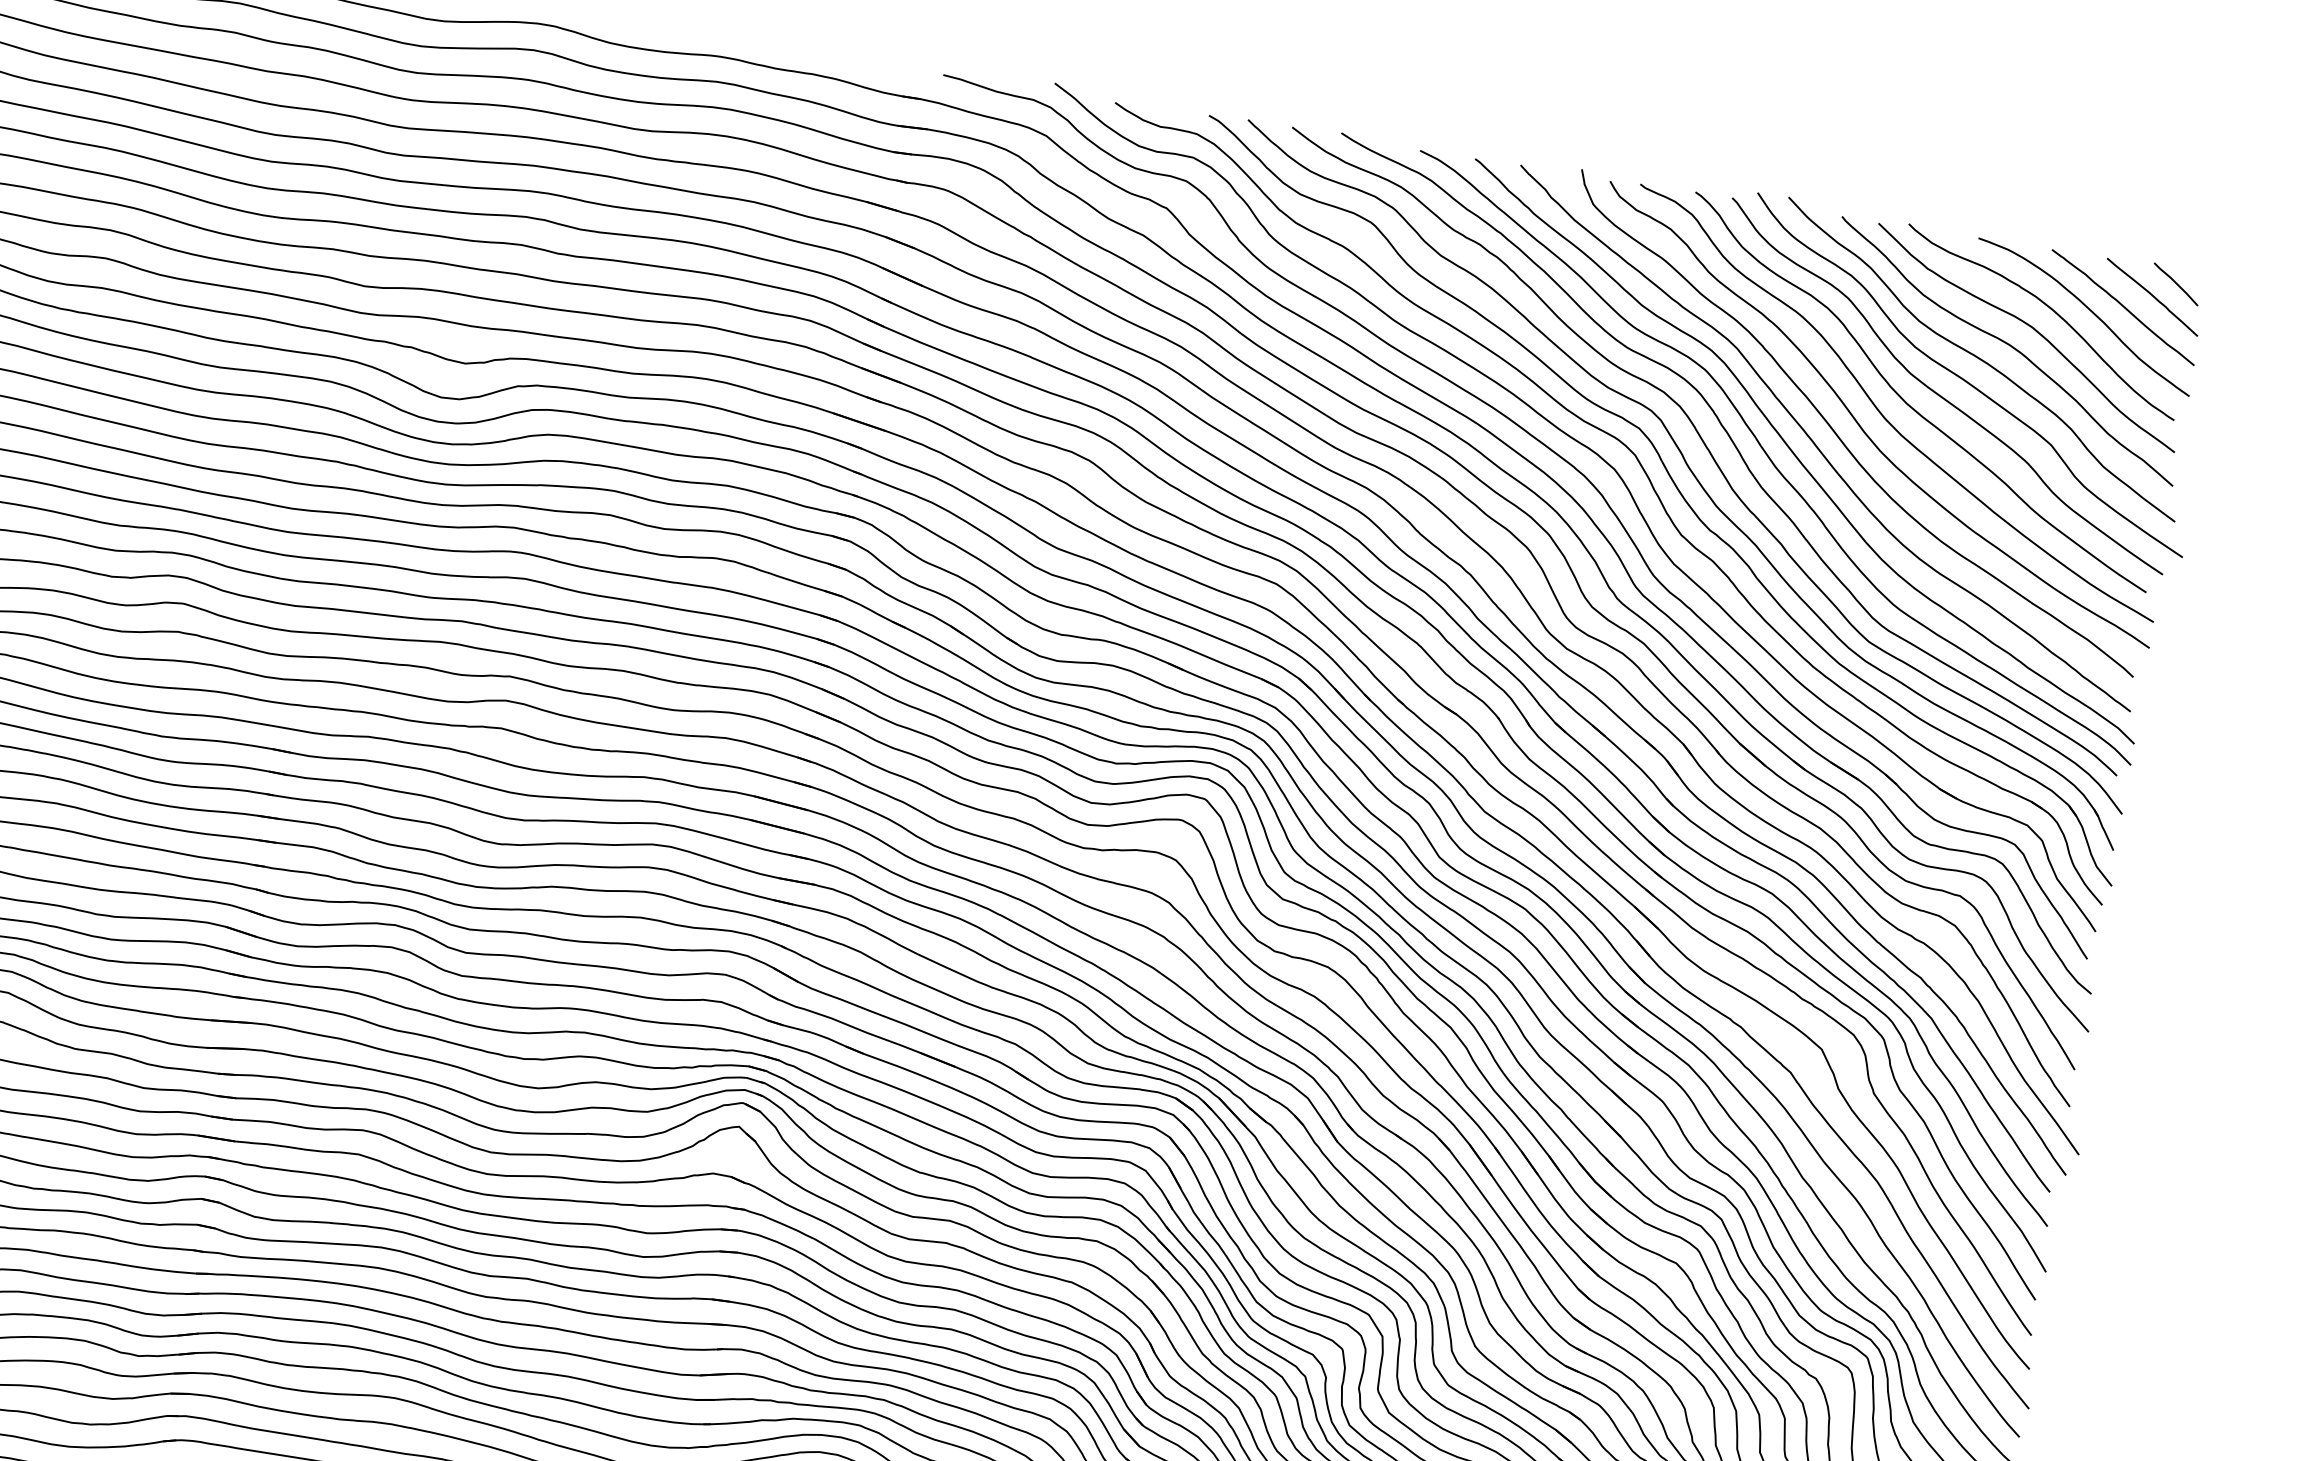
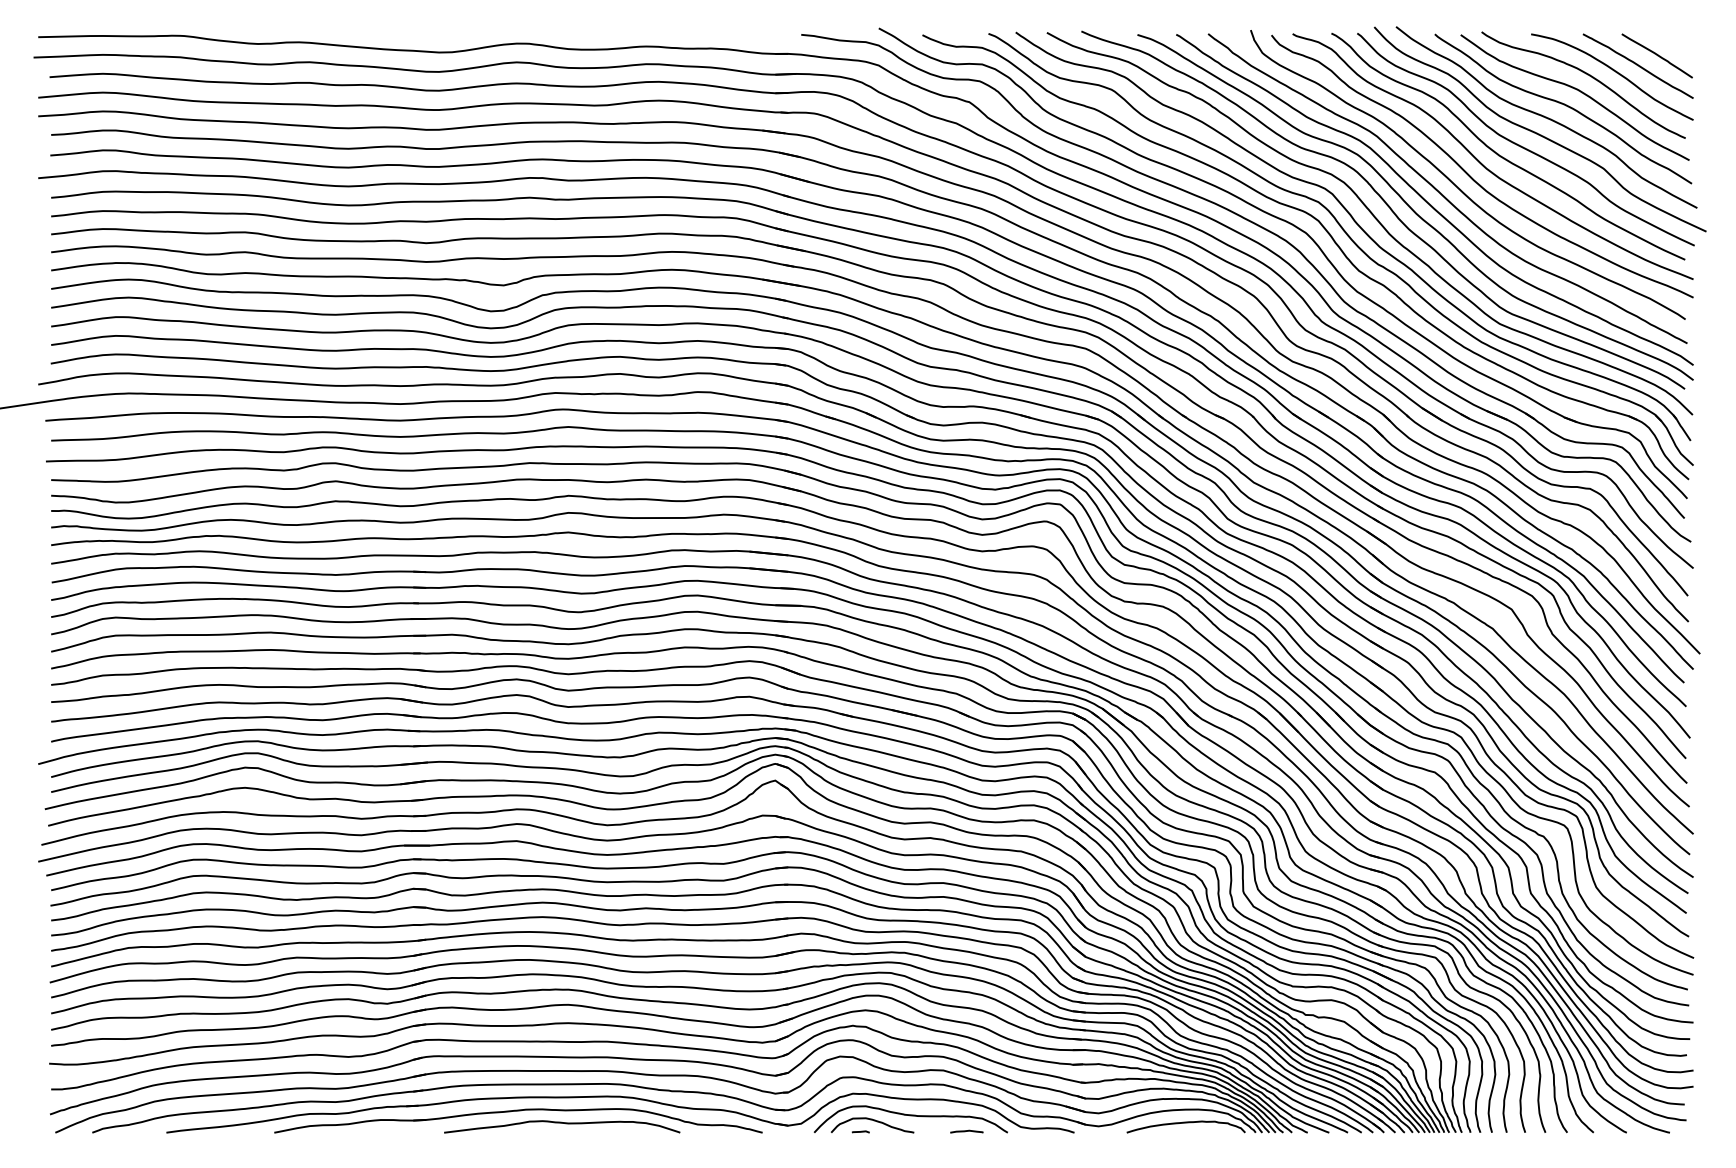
line: (2175, 284) -> (1671, 44), removed

